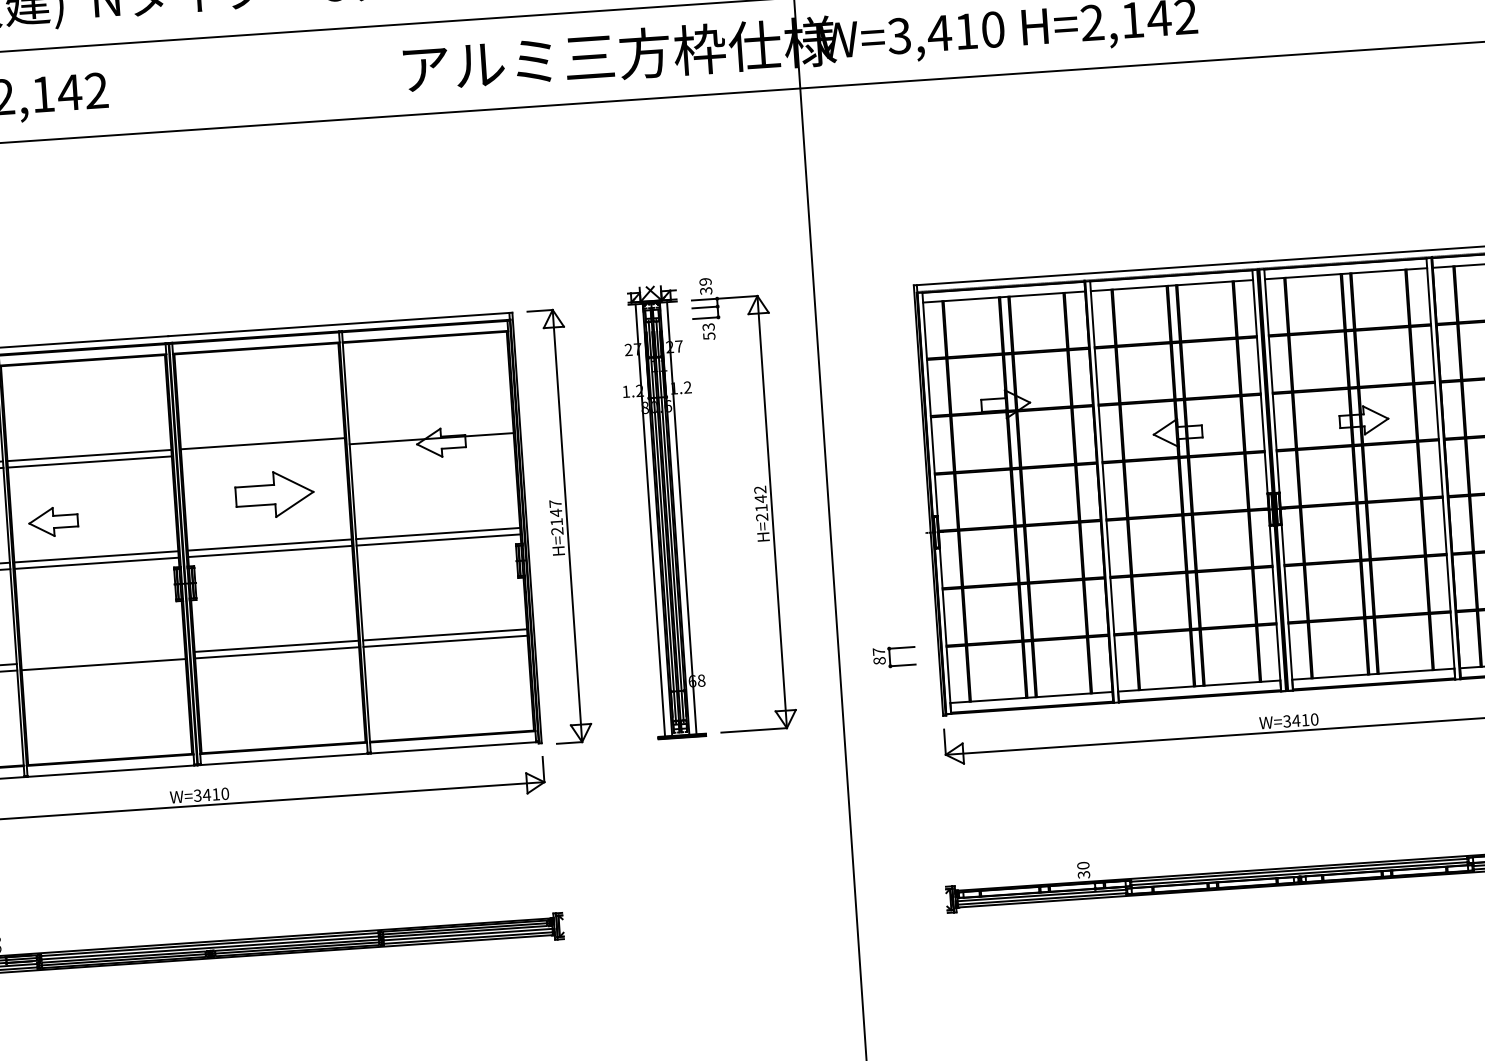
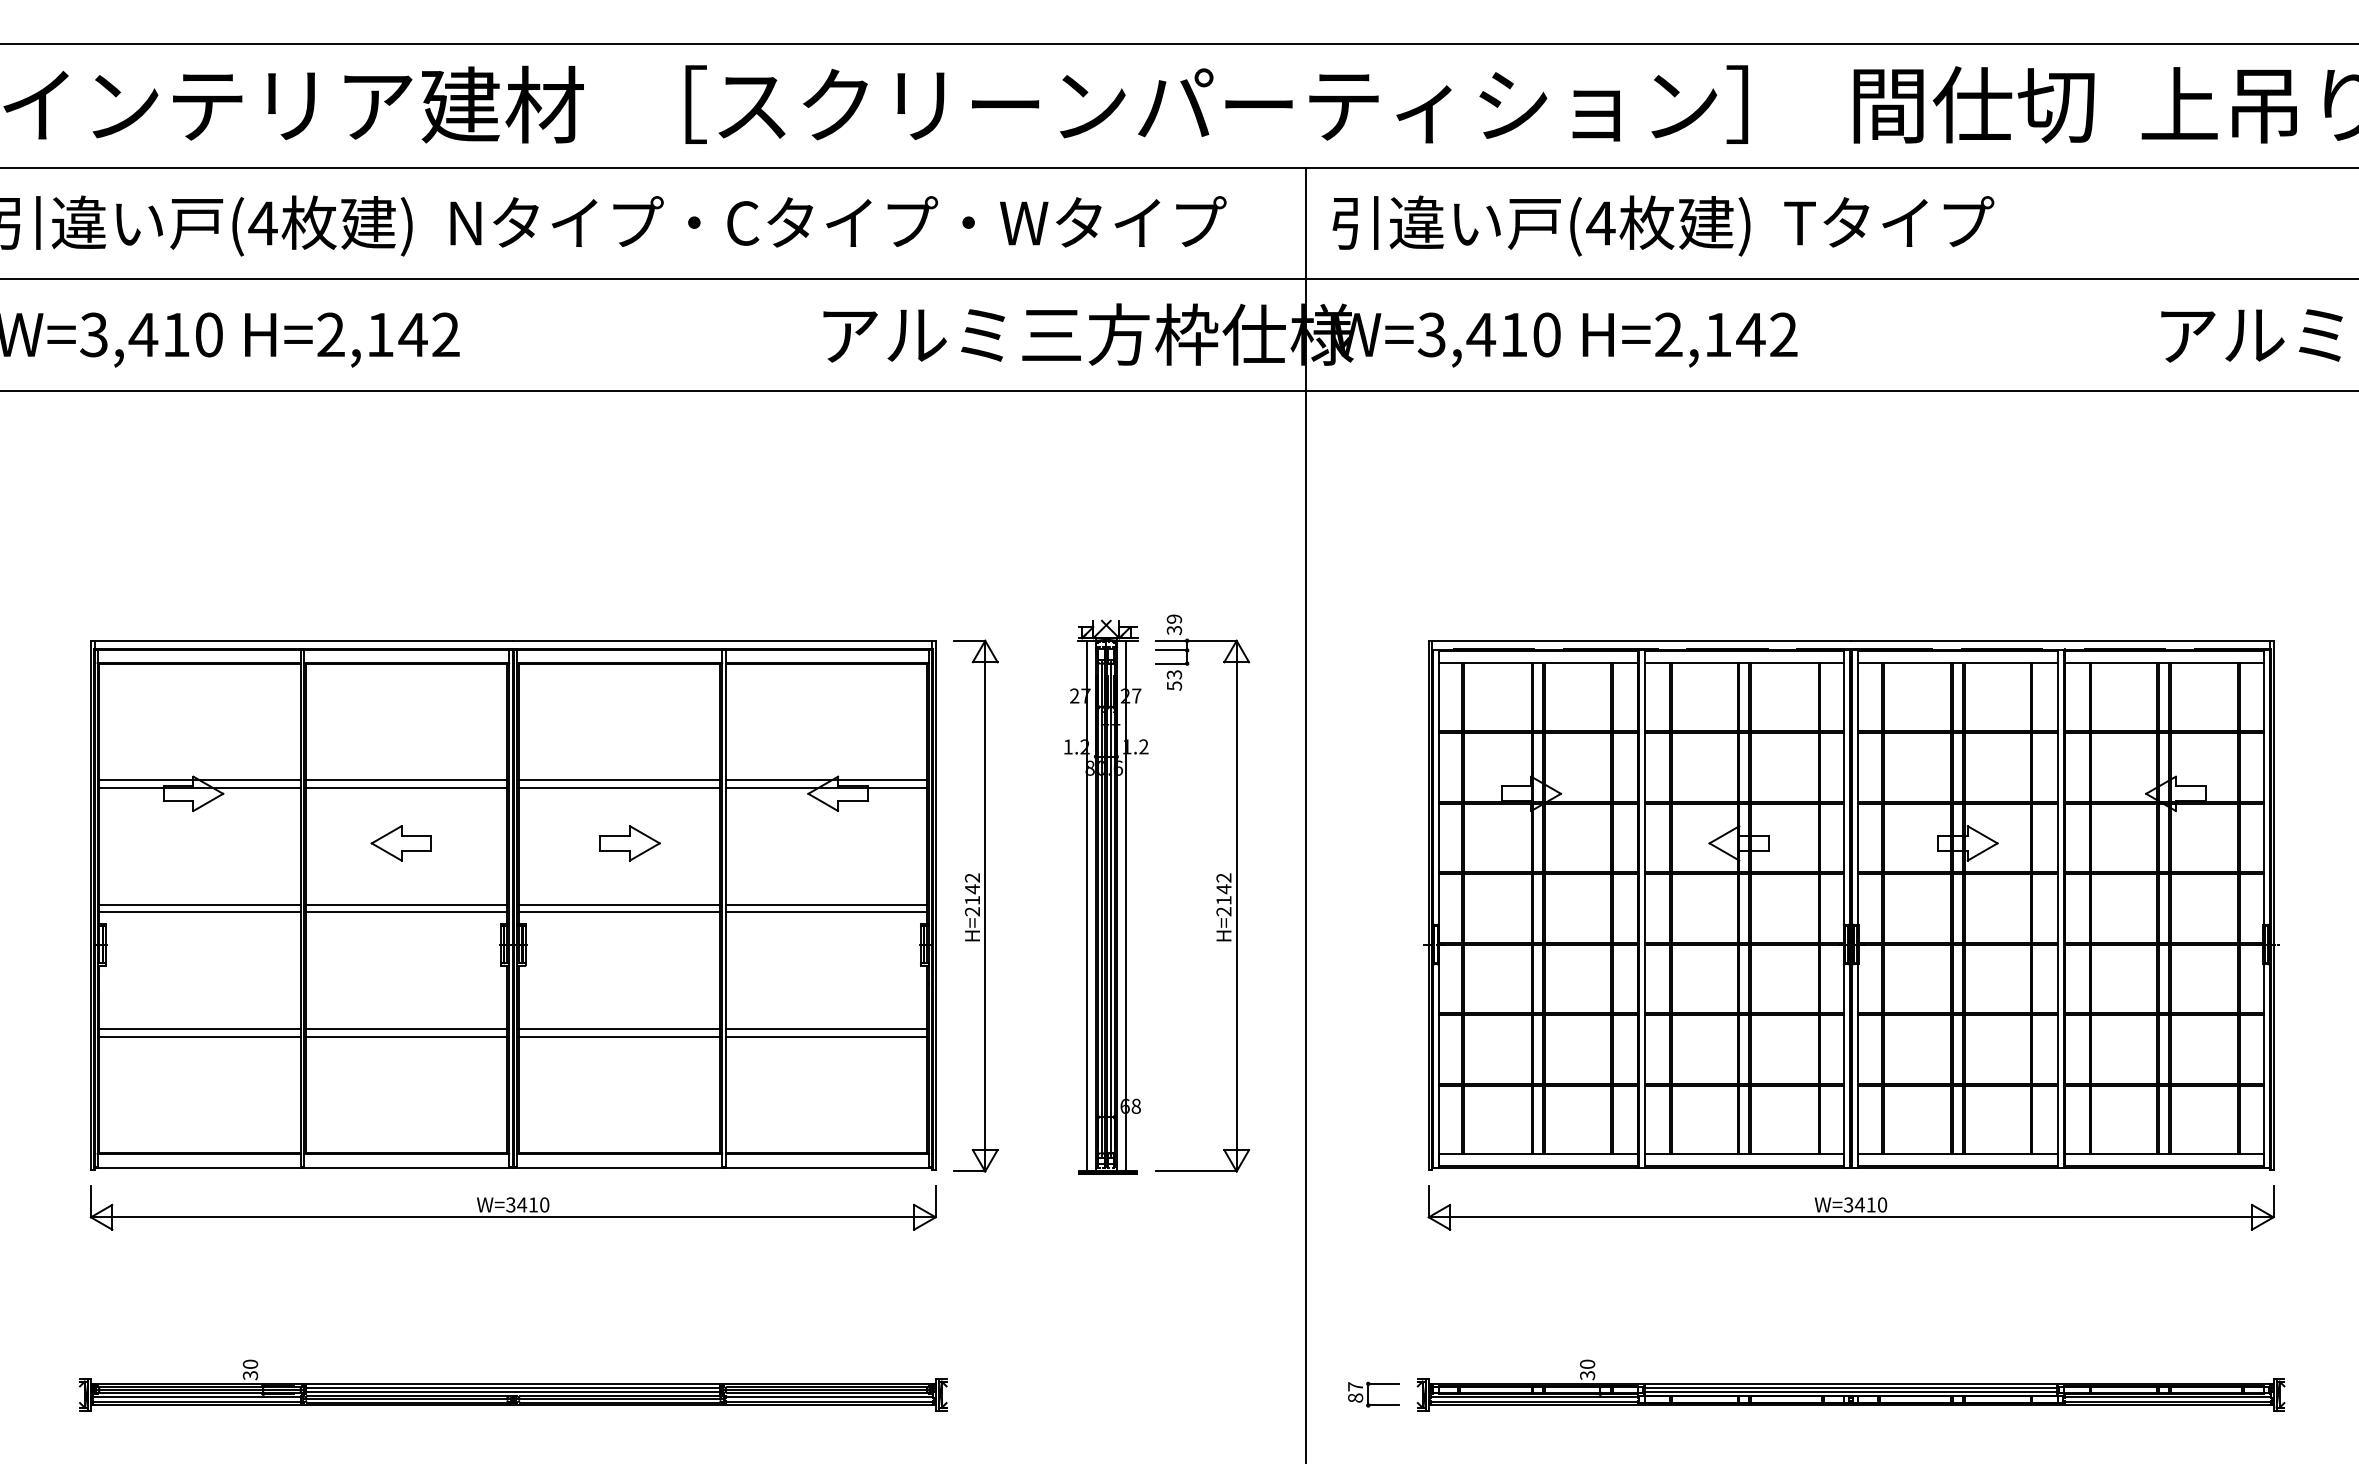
line: (431, 432) -> (826, 780), added
line: (263, 450) -> (619, 788), added
part: (274, 494) -> (629, 843), size x0.62
text: (554, 503) -> (971, 877), H=2147 -> H=2142
part: (52, 522) -> (400, 843), moved
line: (102, 657) -> (406, 1028), added
part: (894, 657) -> (1373, 1394), moved

